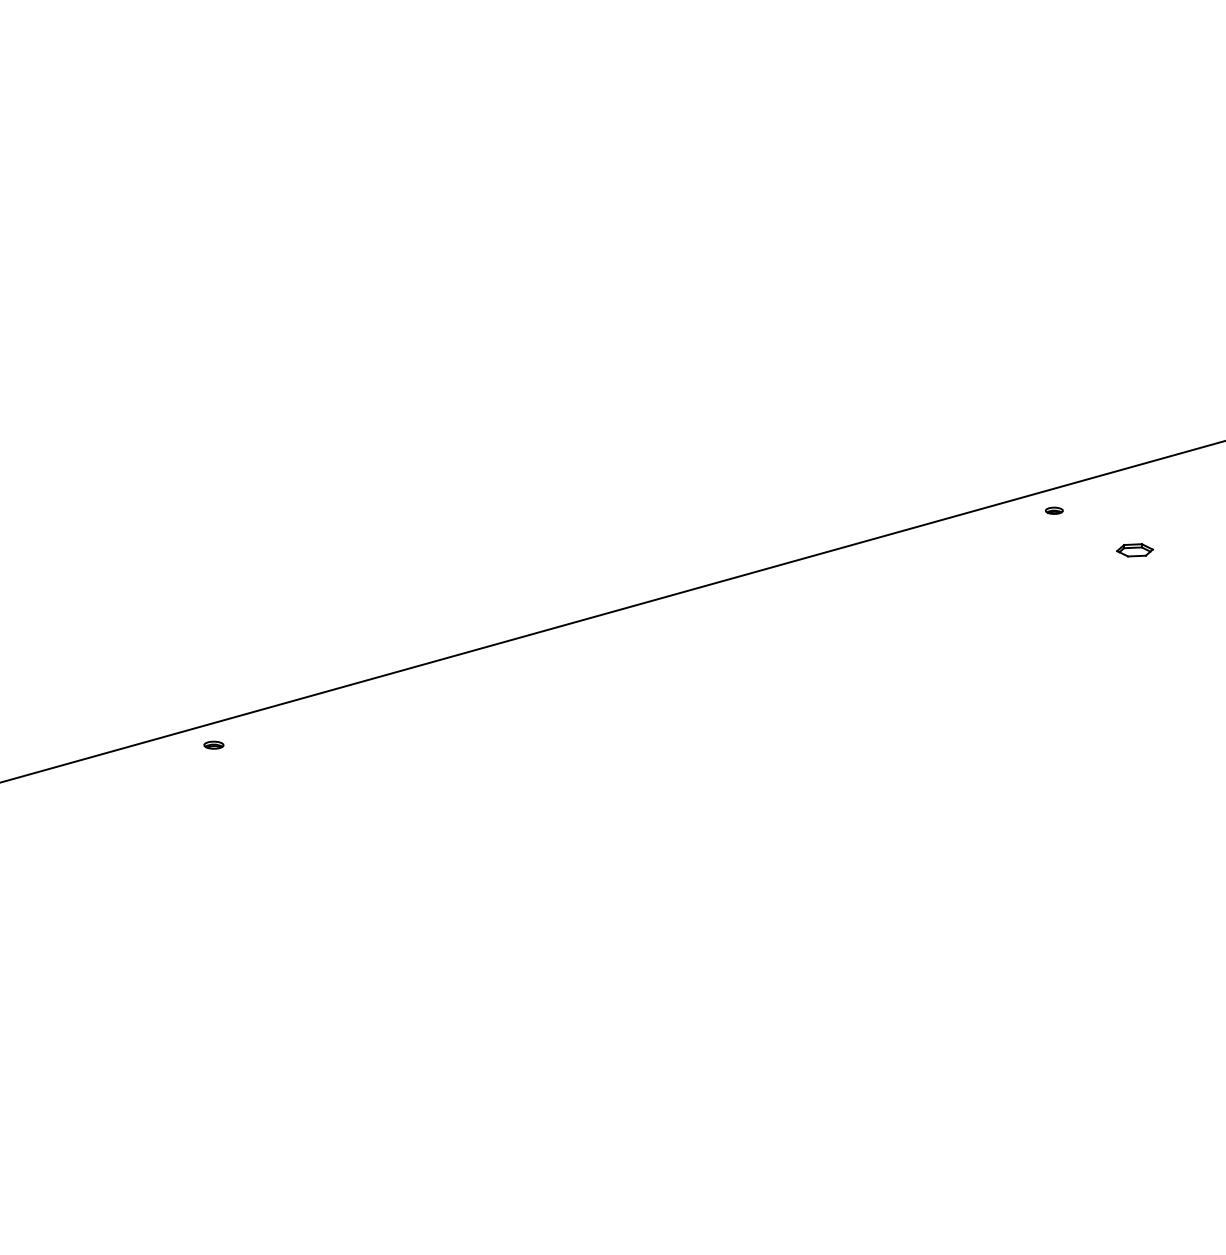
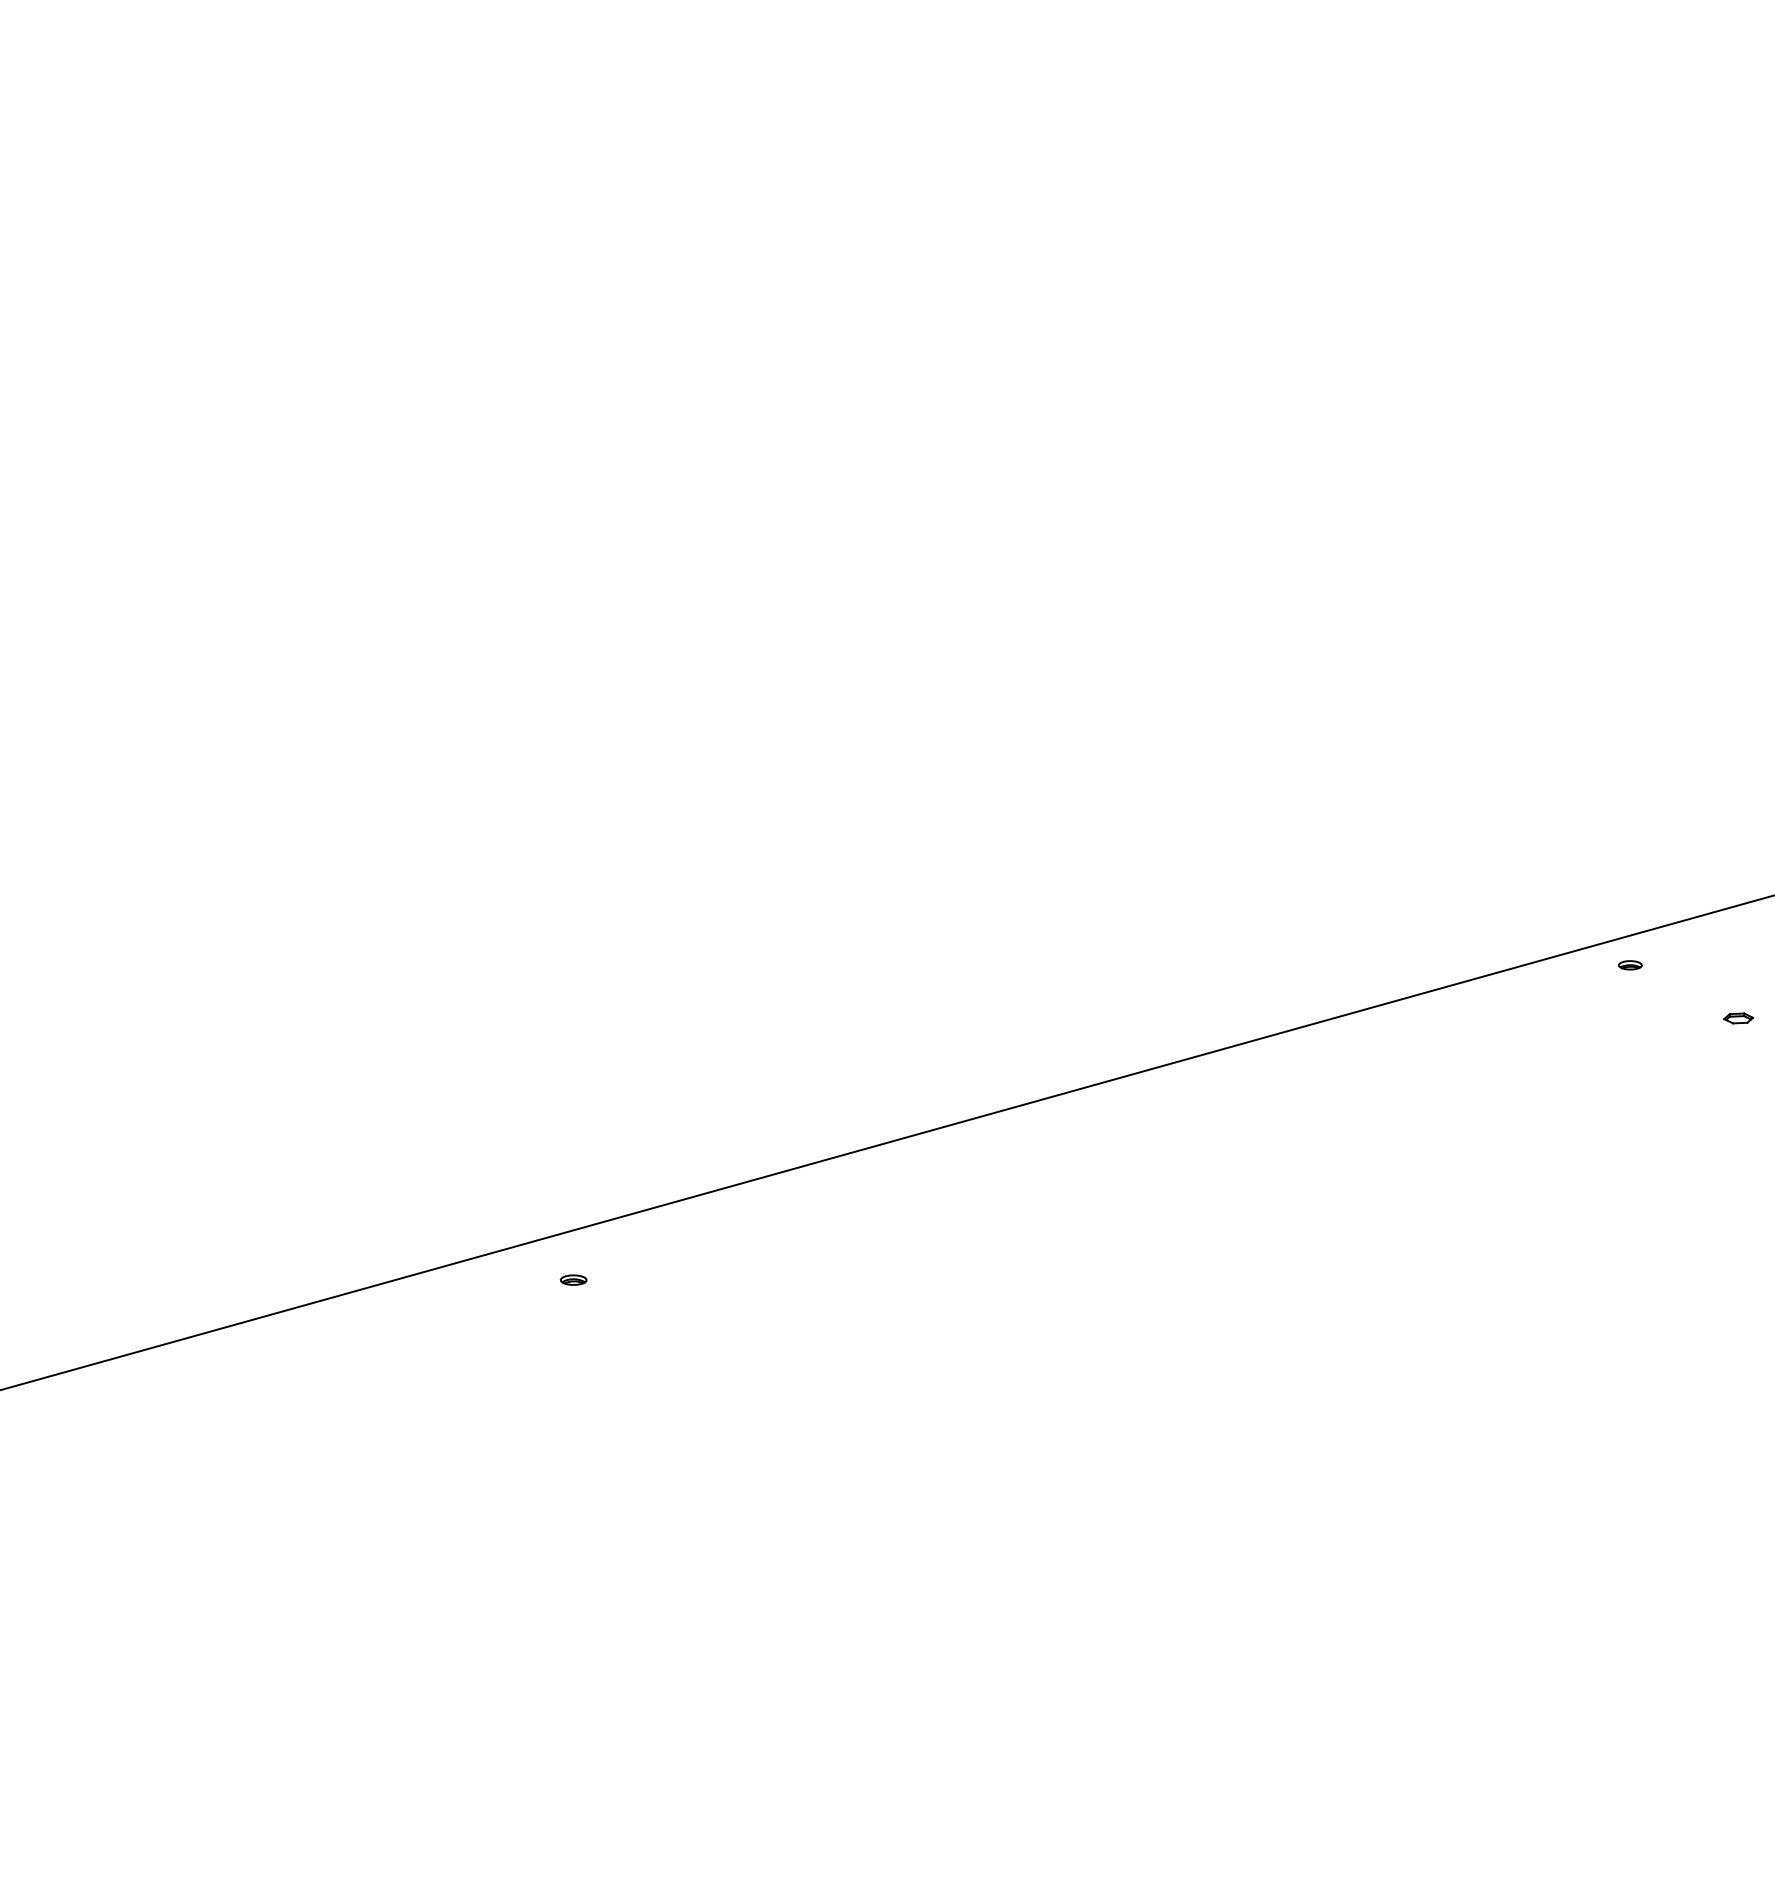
part: (1134, 550) -> (1738, 1018), size x0.6
part: (213, 744) -> (573, 1279), moved

